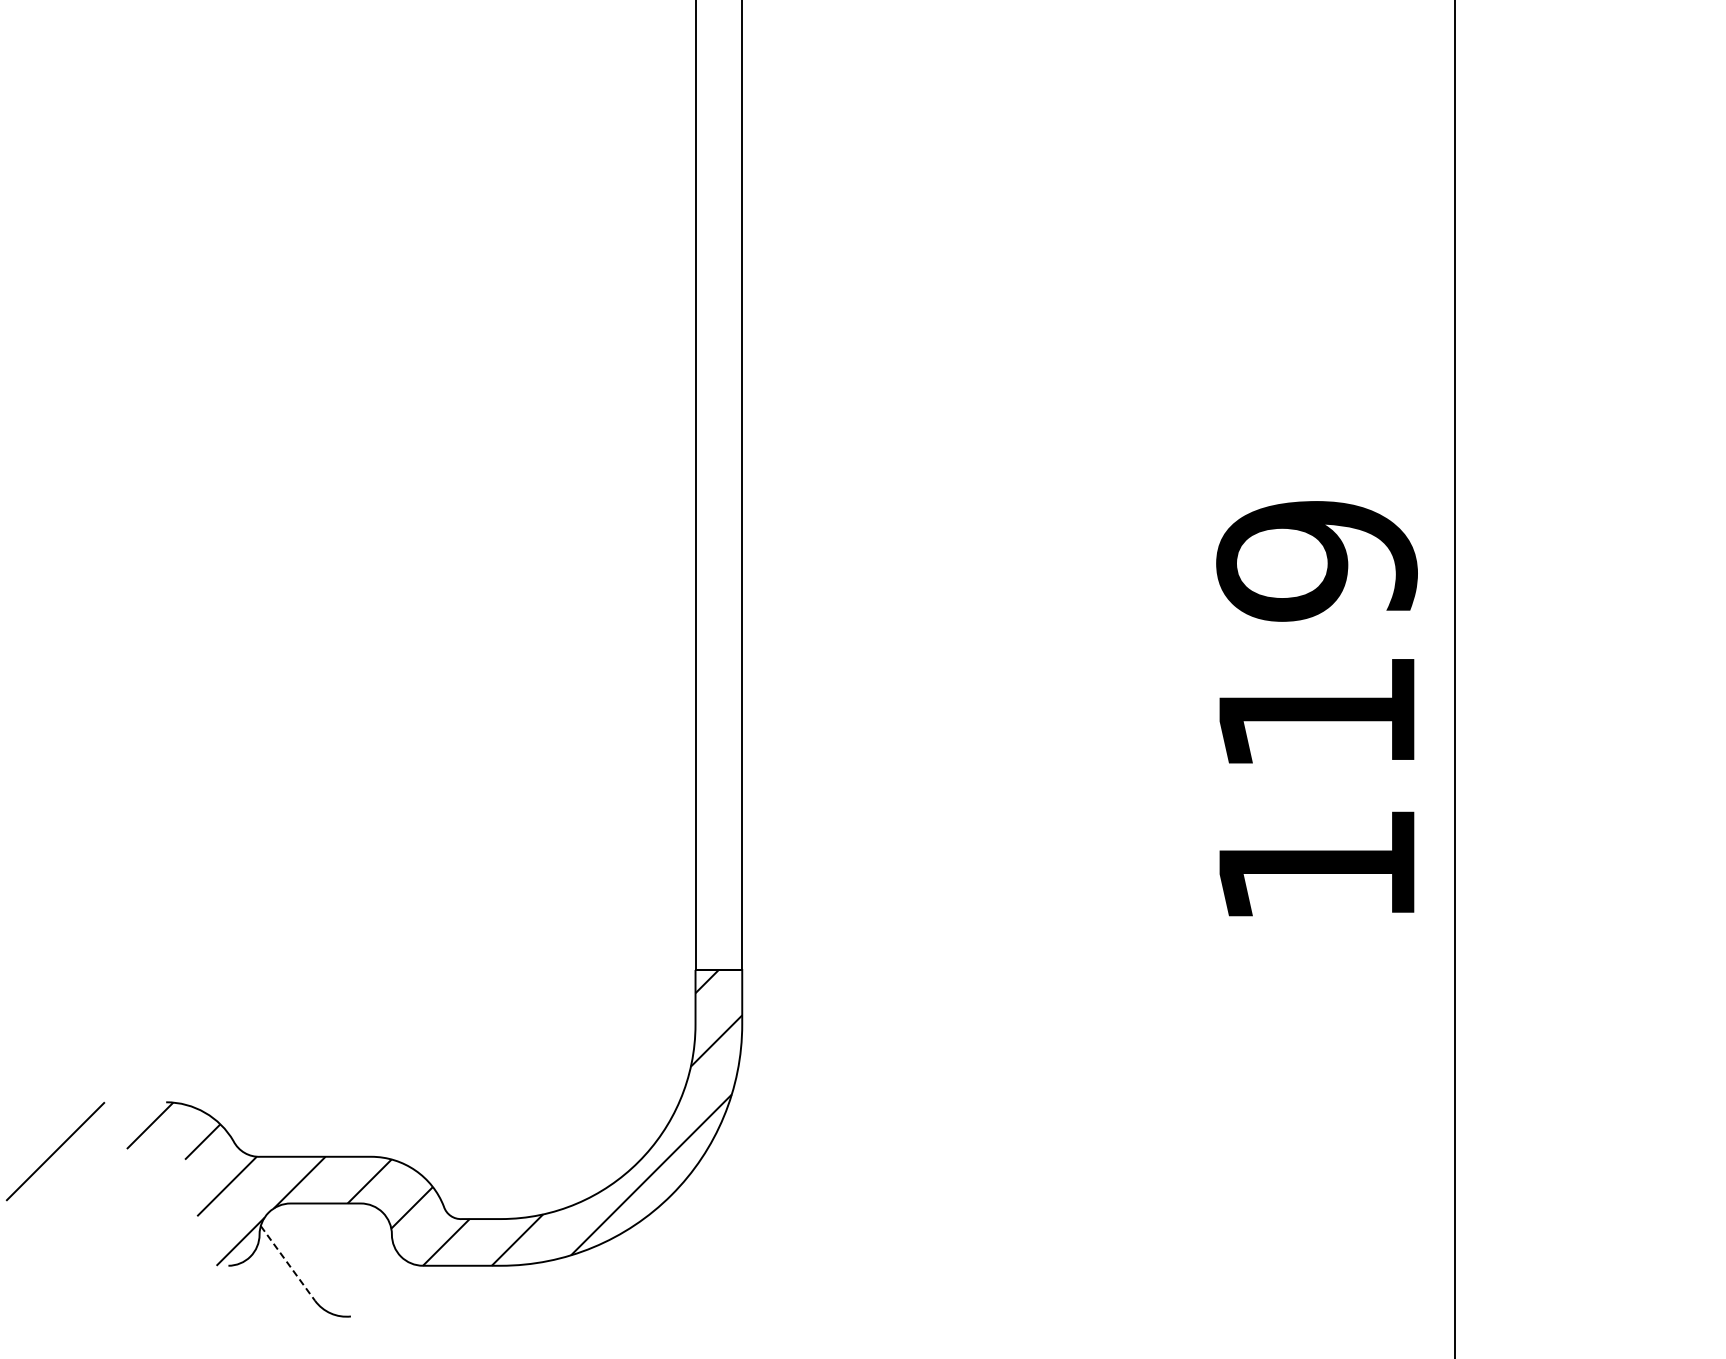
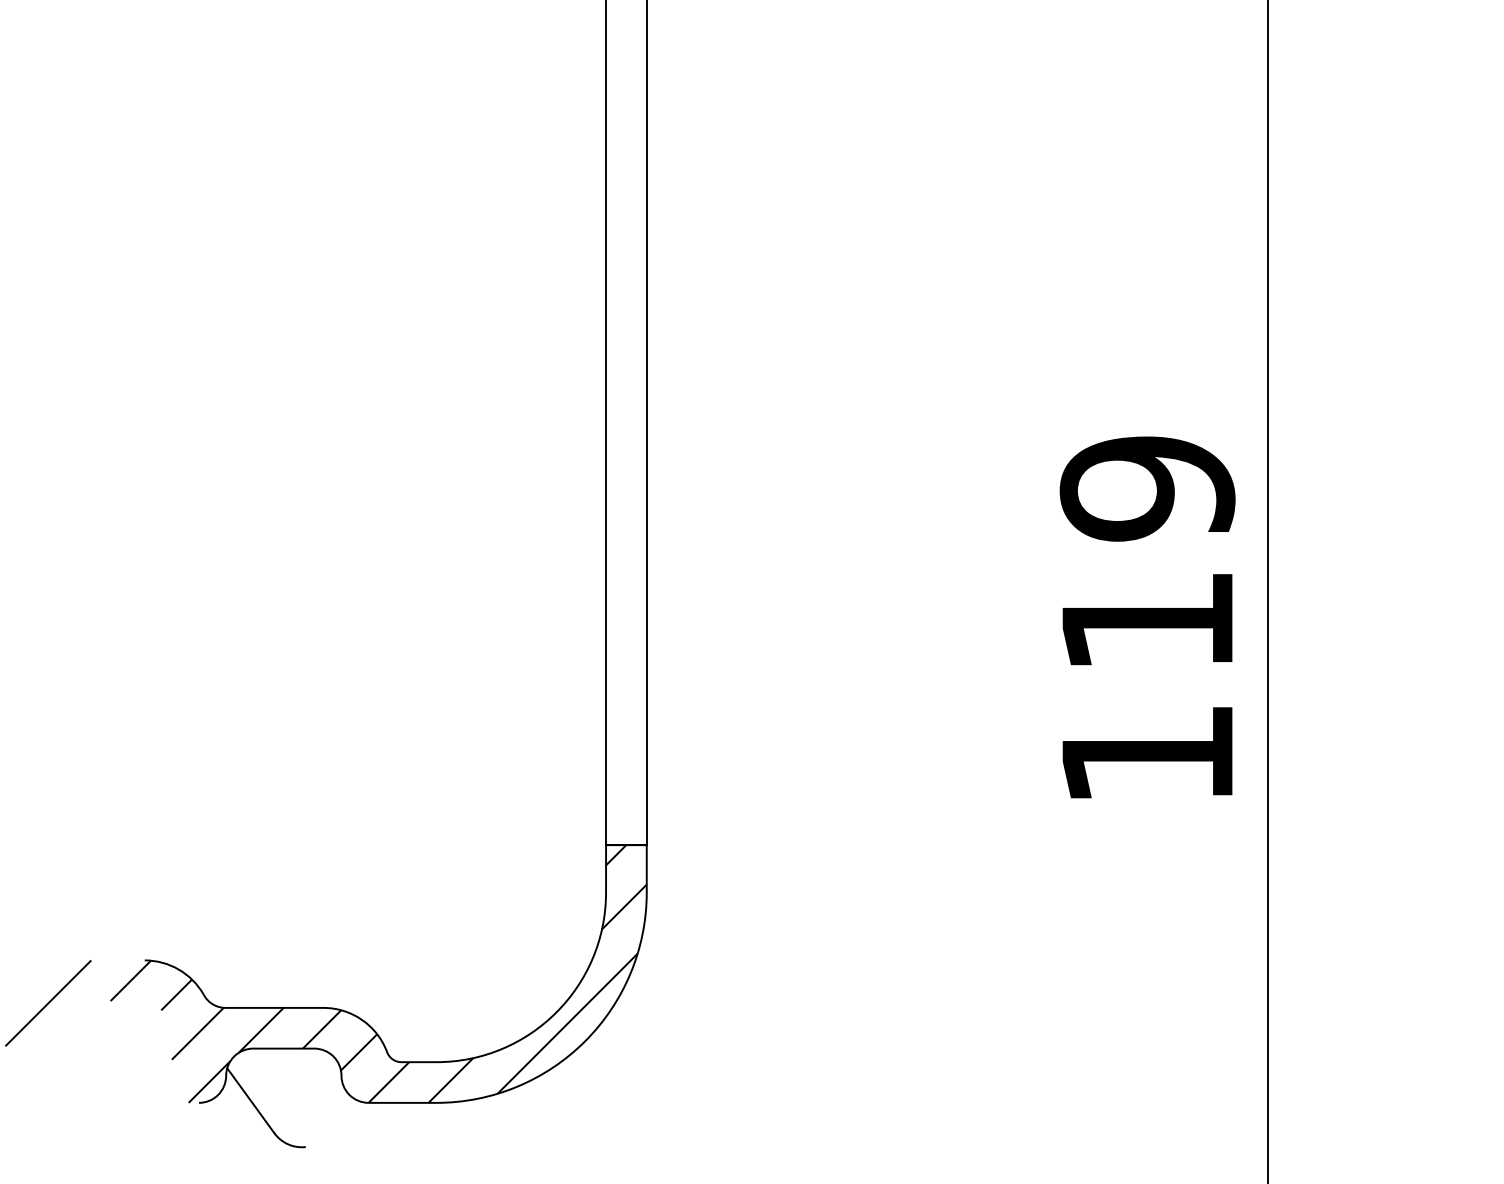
line: (288, 1263) -> (251, 1100), dashed -> solid

